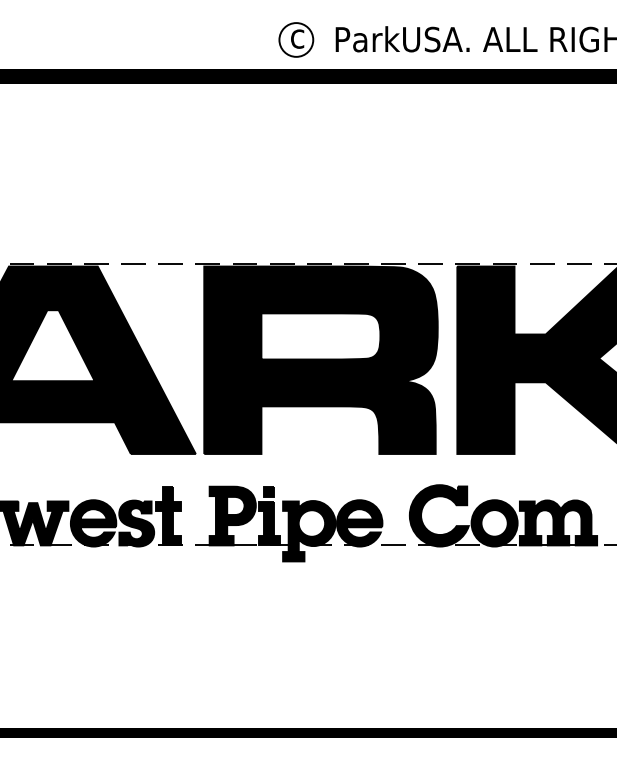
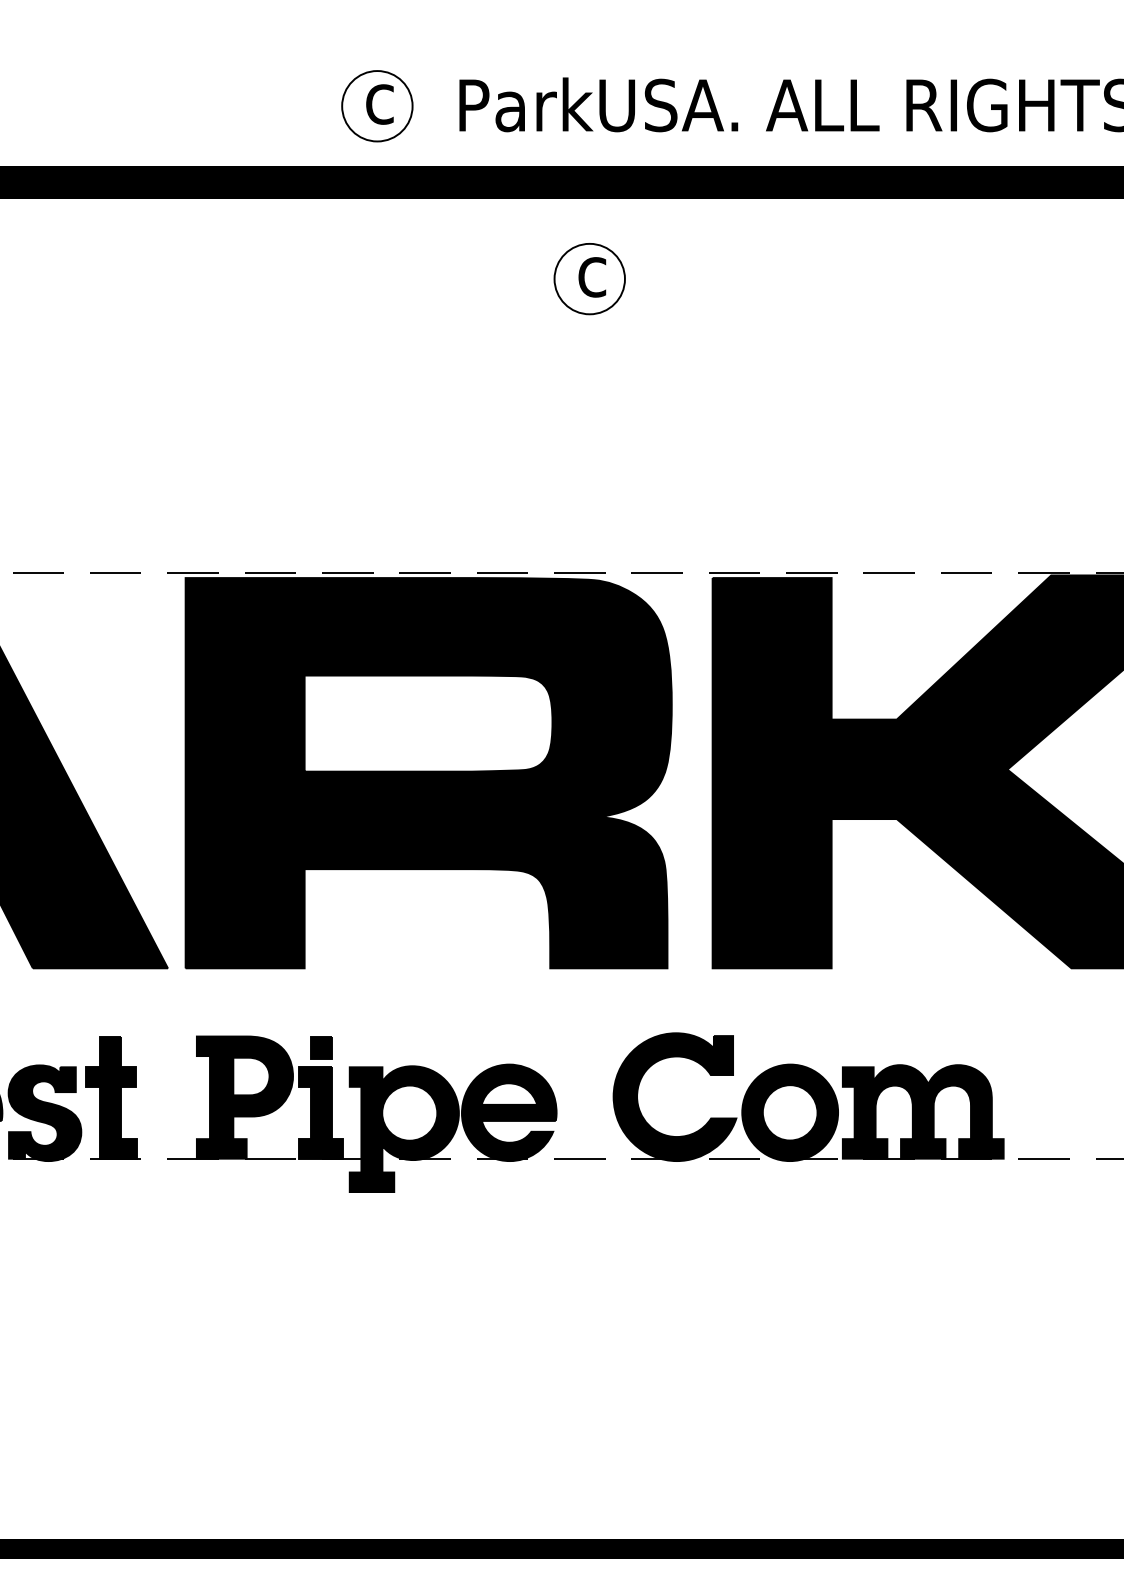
part: (398, 122) -> (590, 278), added

